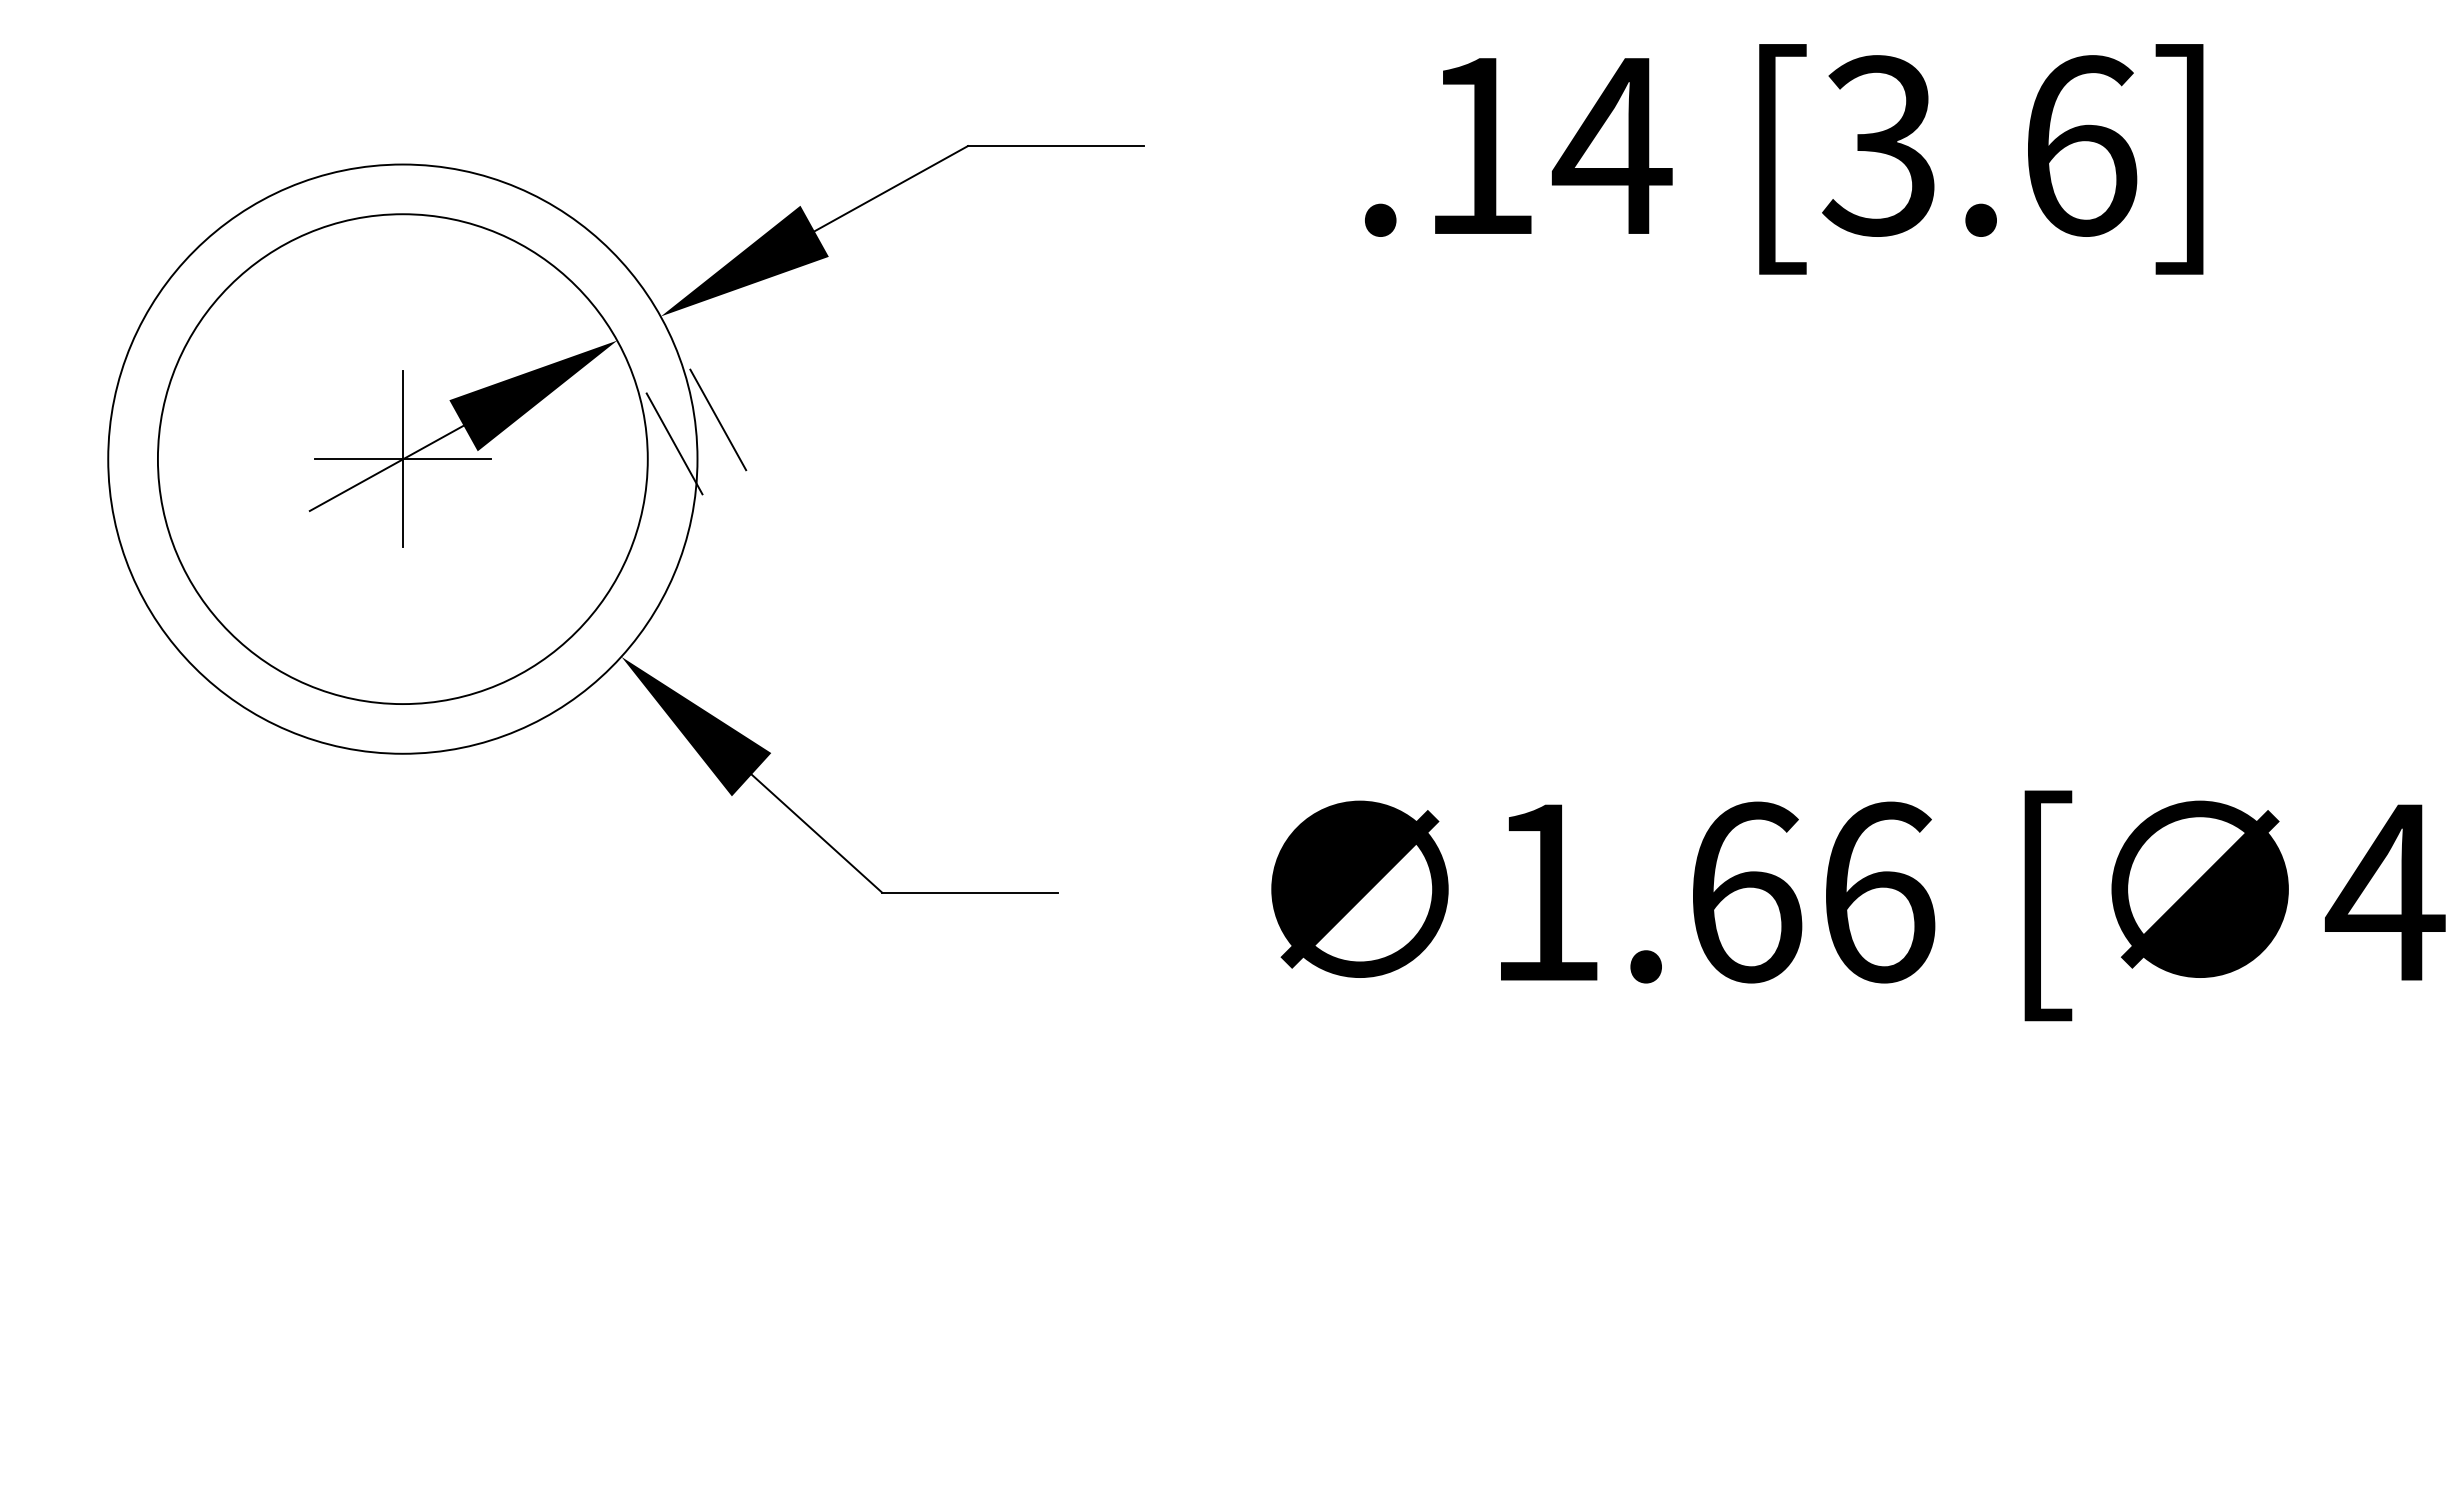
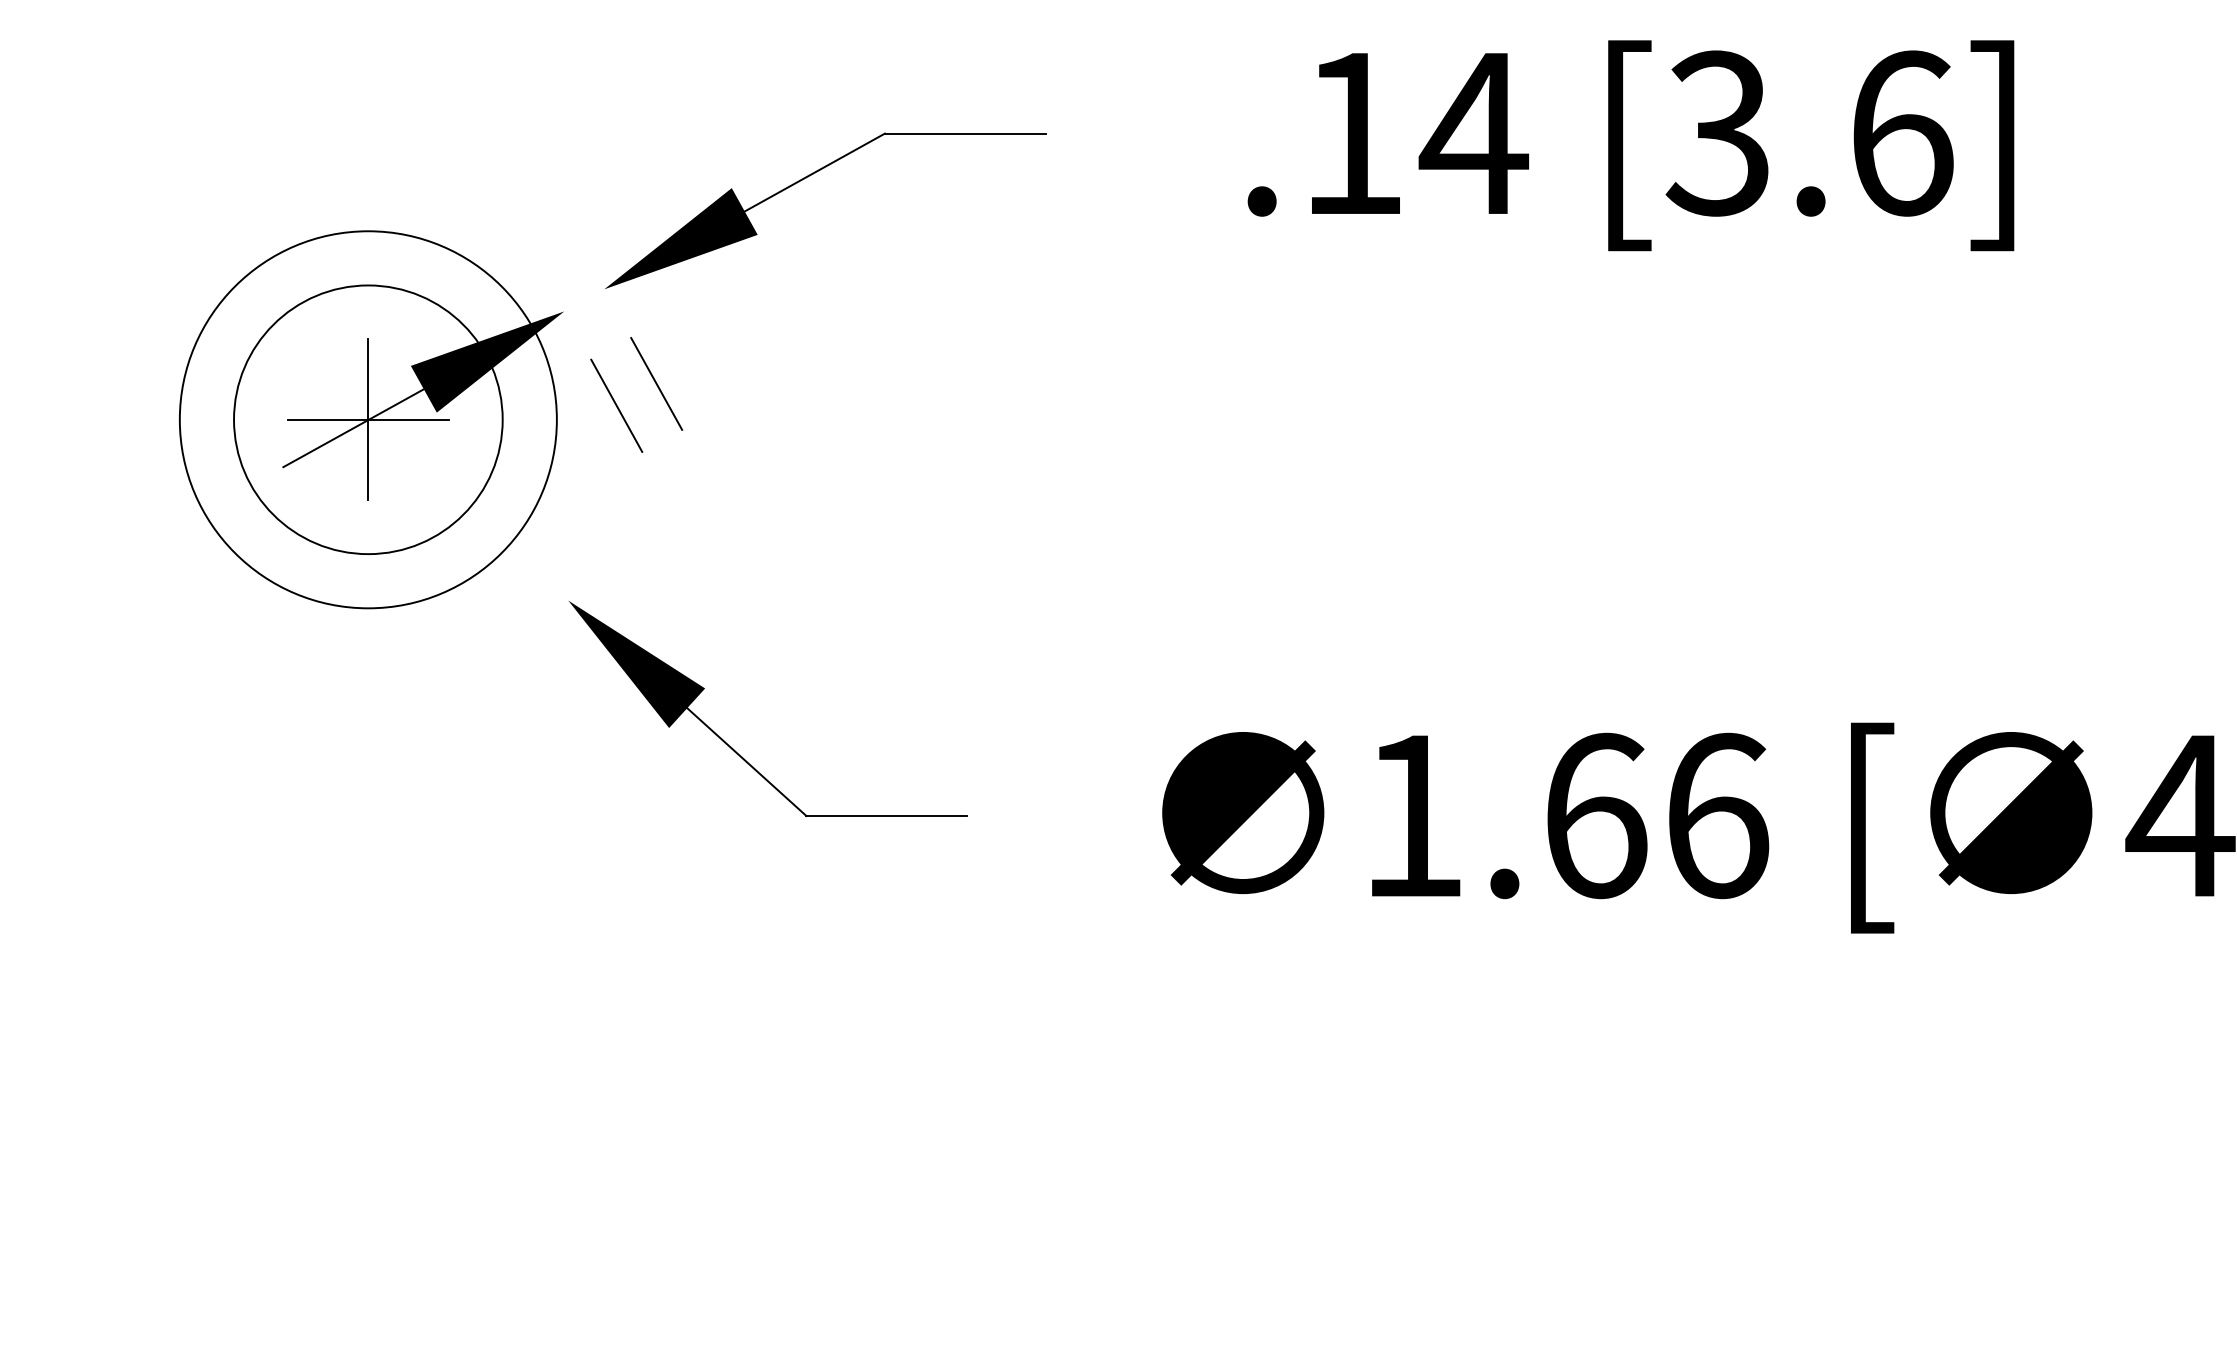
circle: (402, 458) -> (368, 419), size x0.7
circle: (402, 459) -> (368, 420), size x0.6

